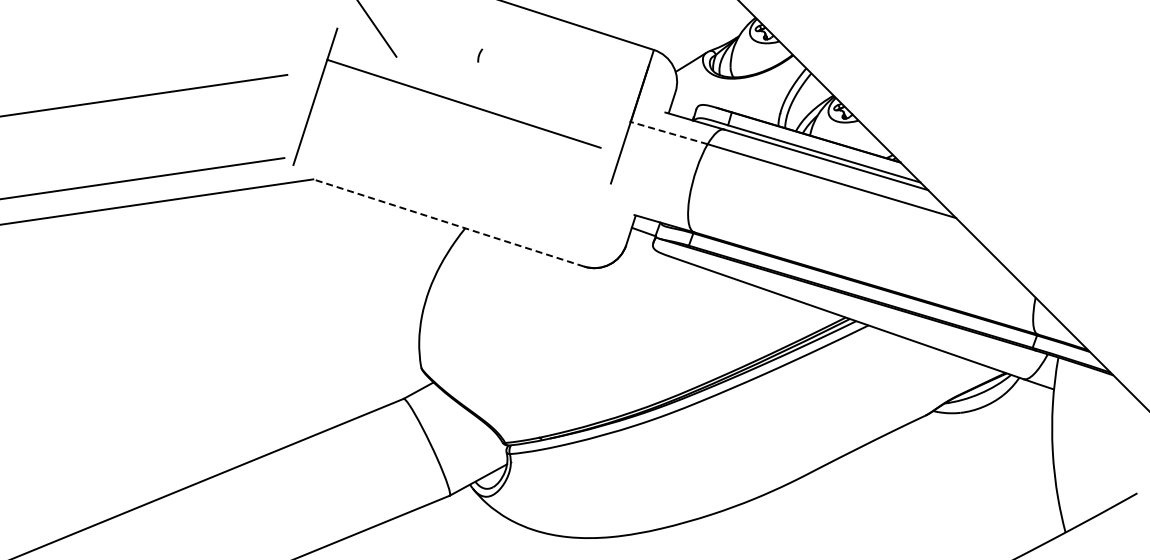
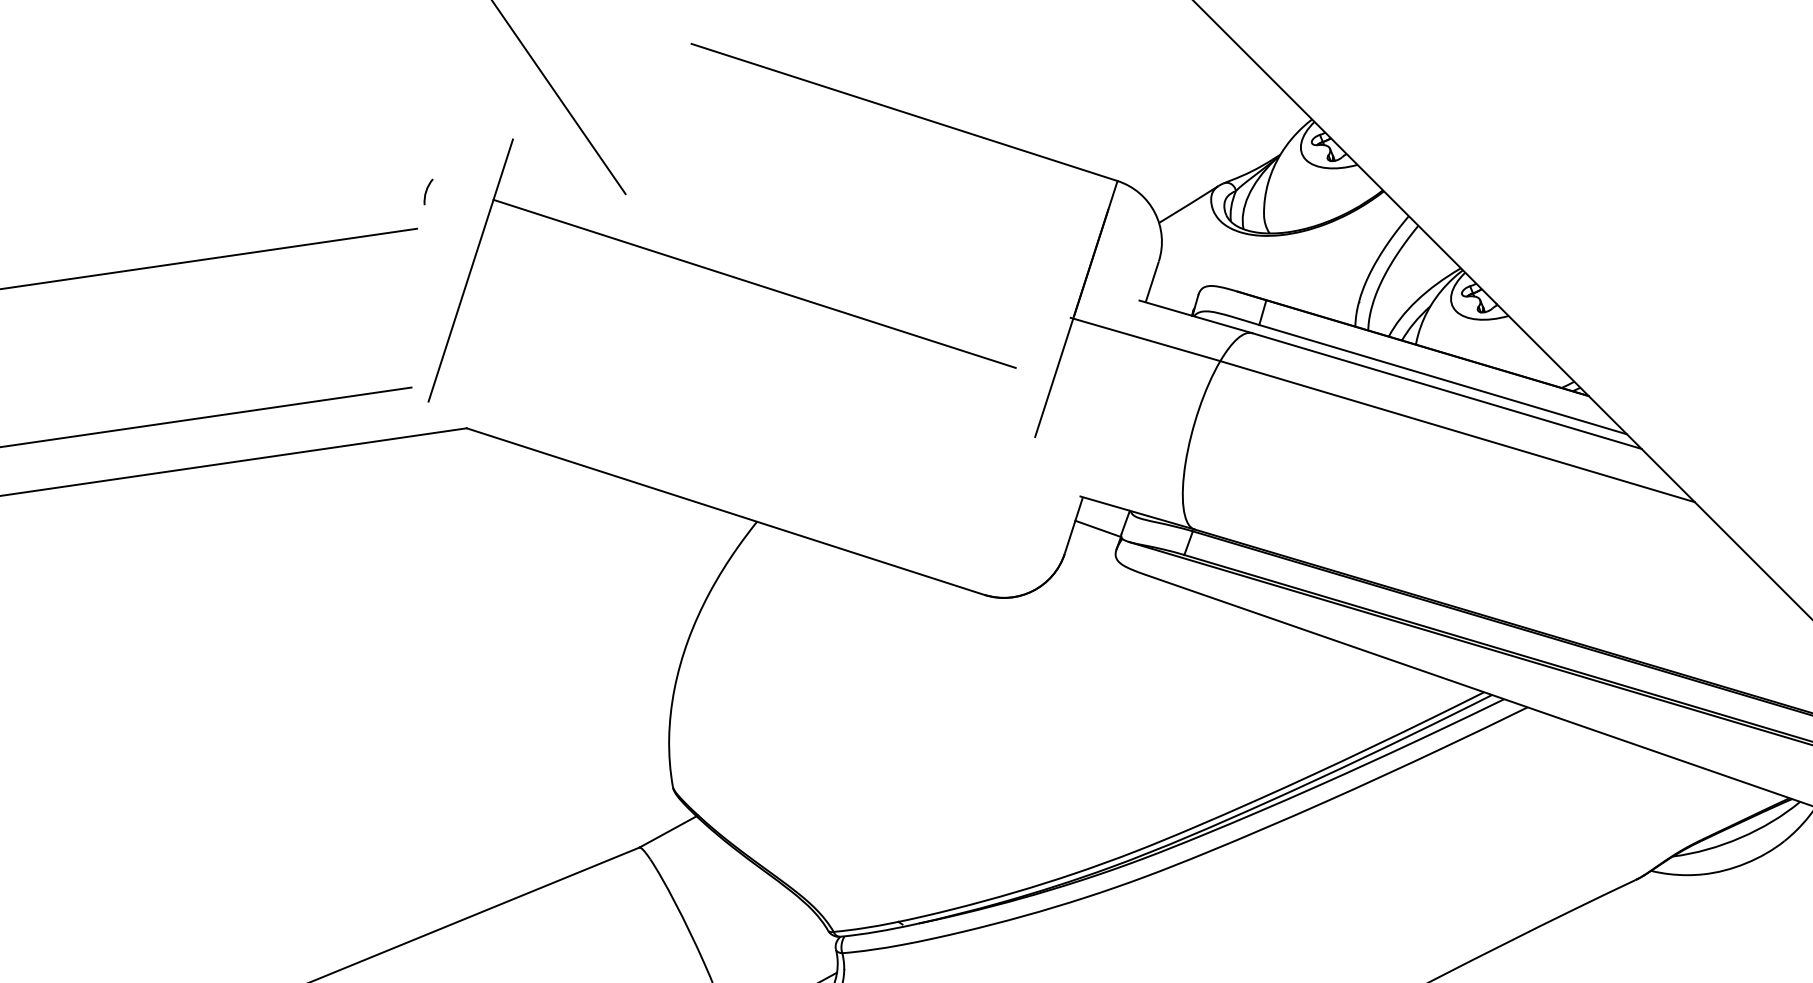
curve: (480, 54) -> (428, 189), moved
line: (668, 132) -> (1145, 338), dashed -> solid
line: (448, 222) -> (725, 510), dashed -> solid

